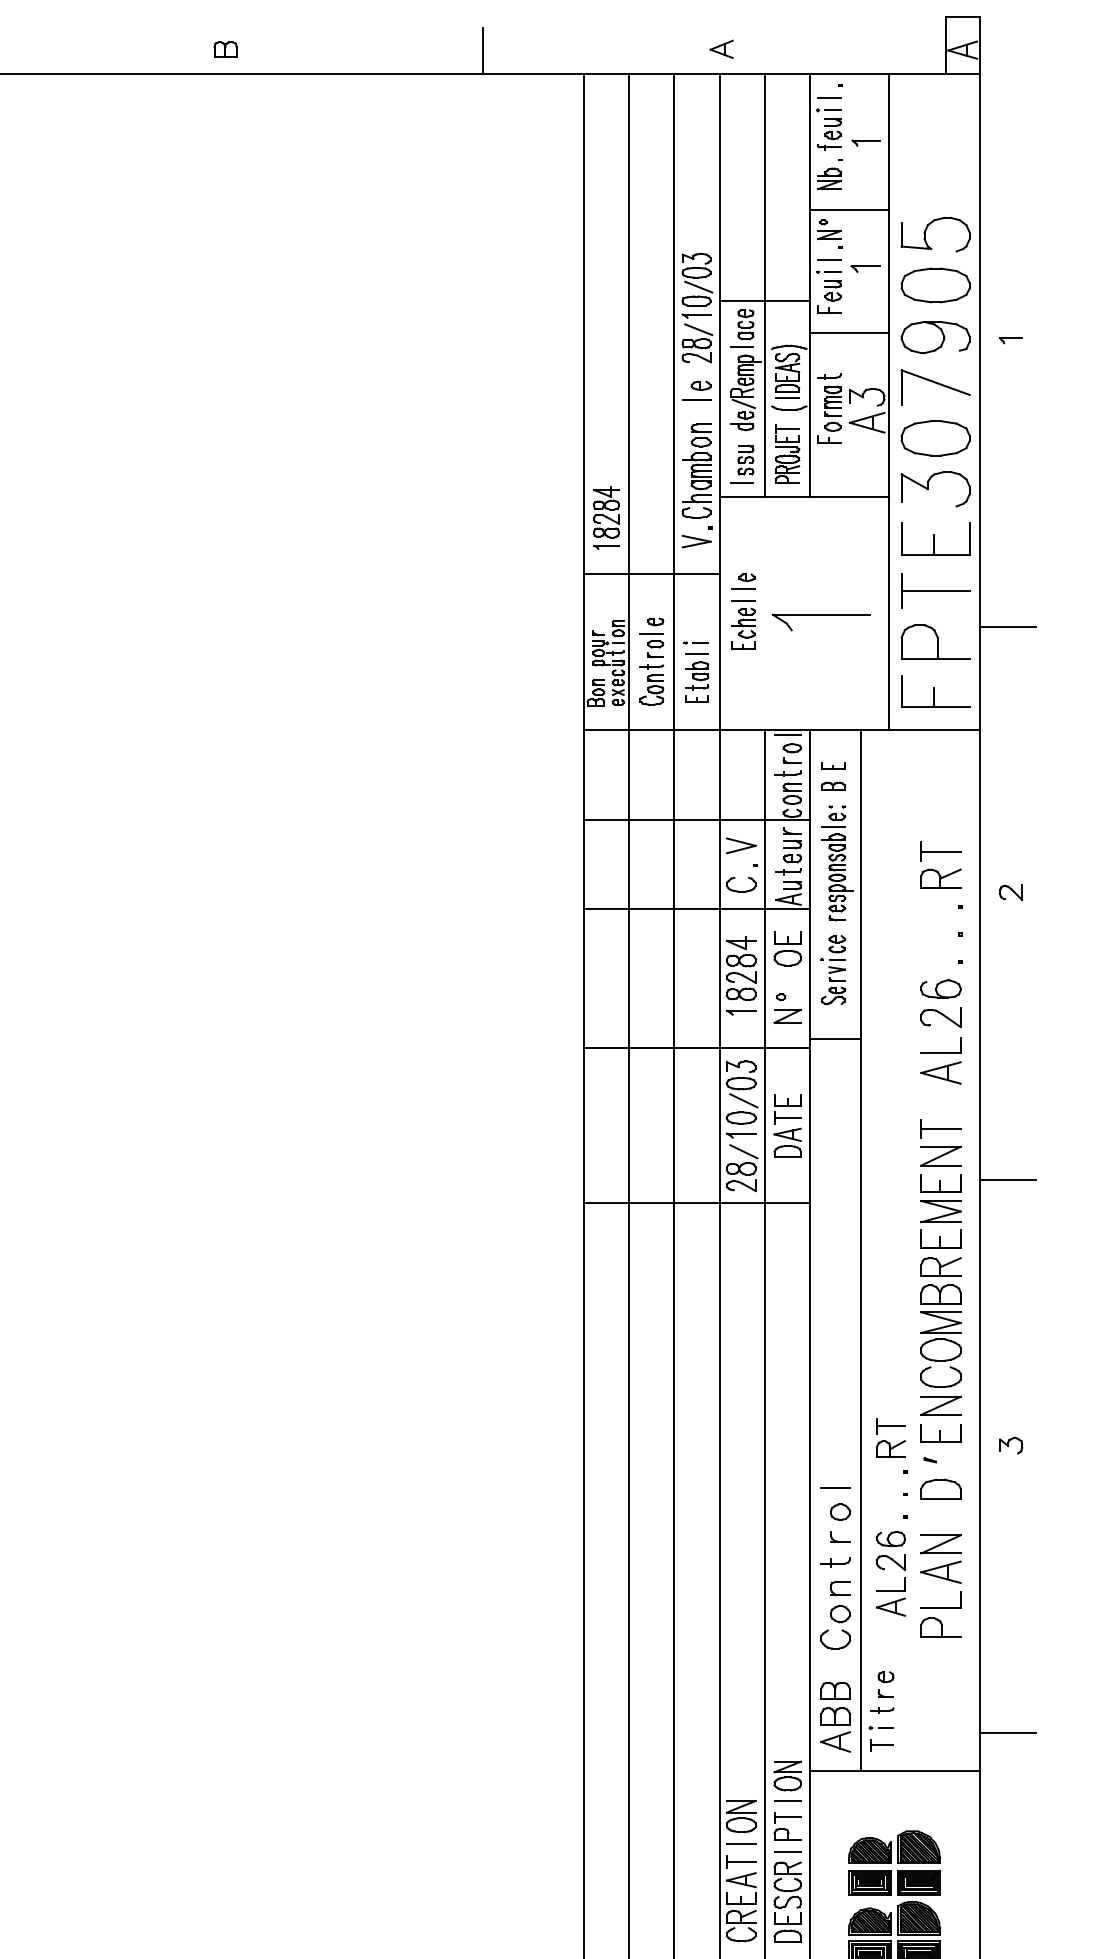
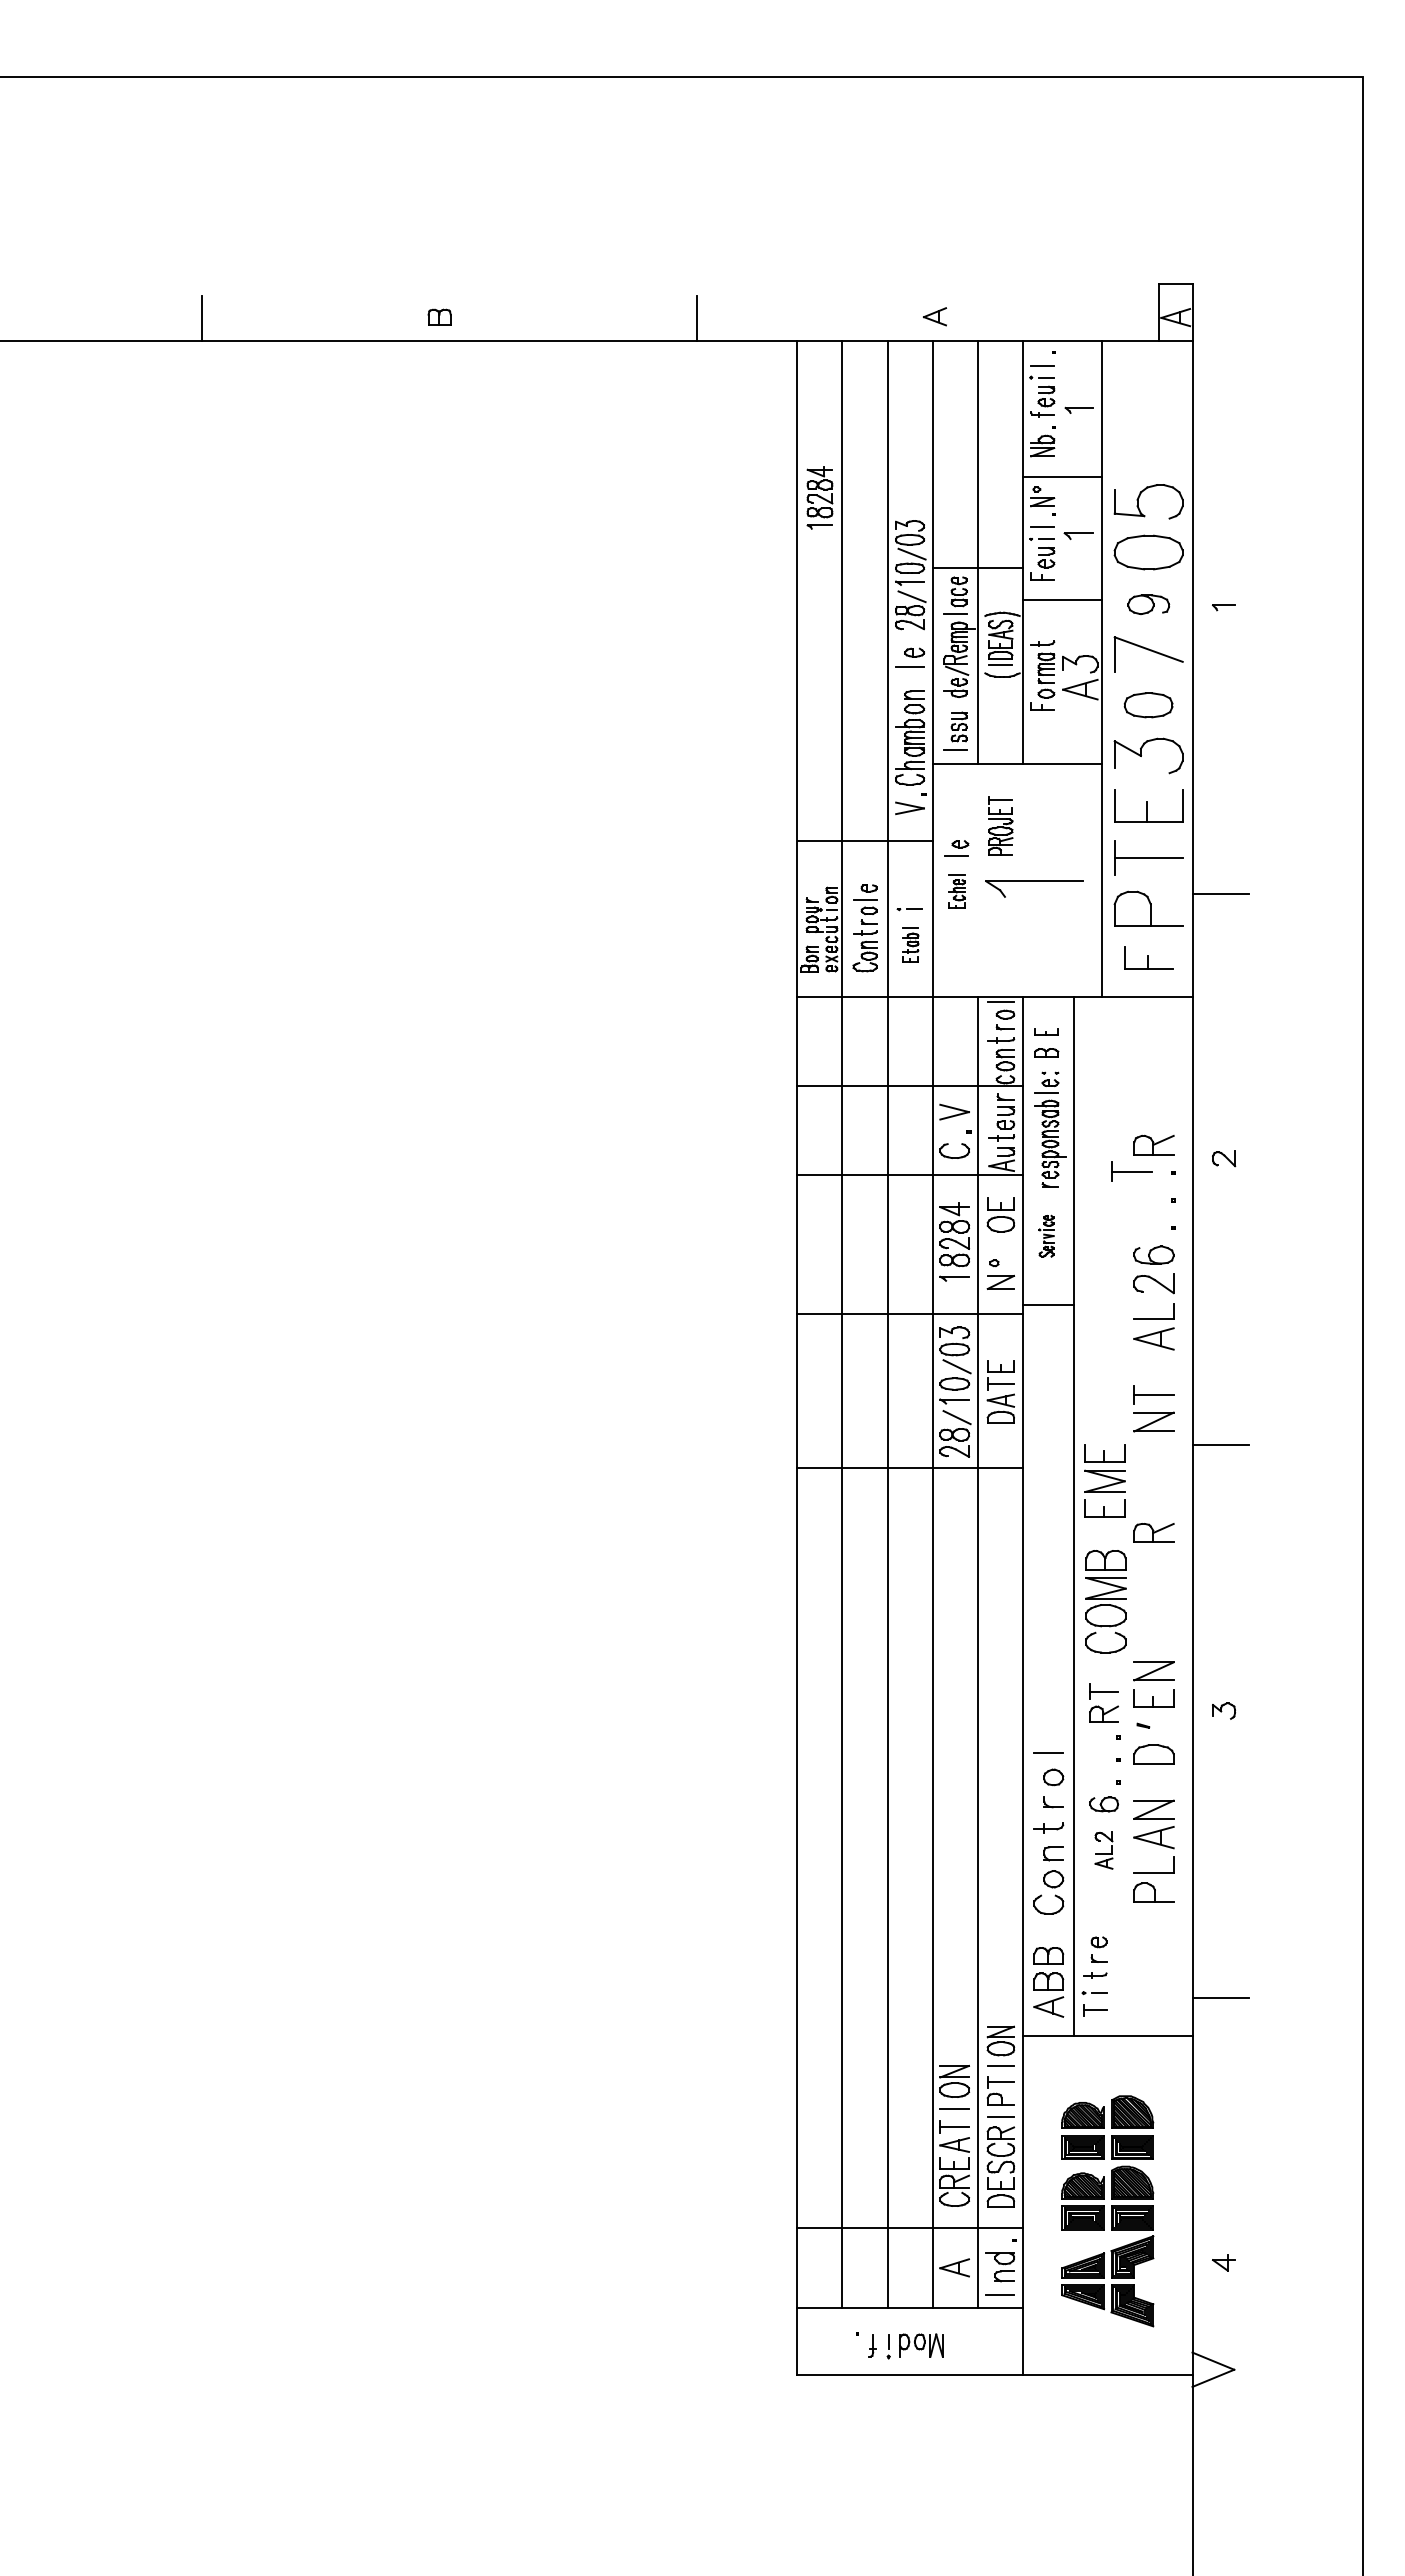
part: (935, 337) -> (1148, 604), size x0.6
part: (935, 438) -> (1148, 705), size x0.7
part: (787, 453) -> (1000, 825), moved
part: (605, 517) -> (819, 497), moved
part: (743, 624) -> (956, 891), size x0.7
part: (697, 677) -> (910, 944), size x0.7
part: (935, 691) -> (1148, 958), size x0.7
part: (940, 851) -> (1131, 1171), moved
part: (833, 970) -> (1046, 1236), size x0.6
part: (940, 1210) -> (1104, 1480), moved
part: (940, 1335) -> (1105, 1601), moved
part: (890, 1585) -> (1103, 1850), size x0.6

